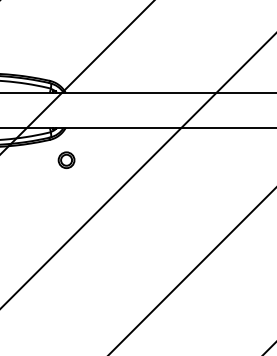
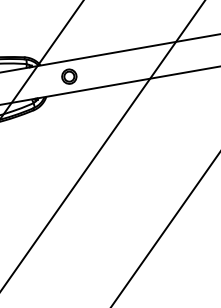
part: (66, 159) -> (69, 76), moved

